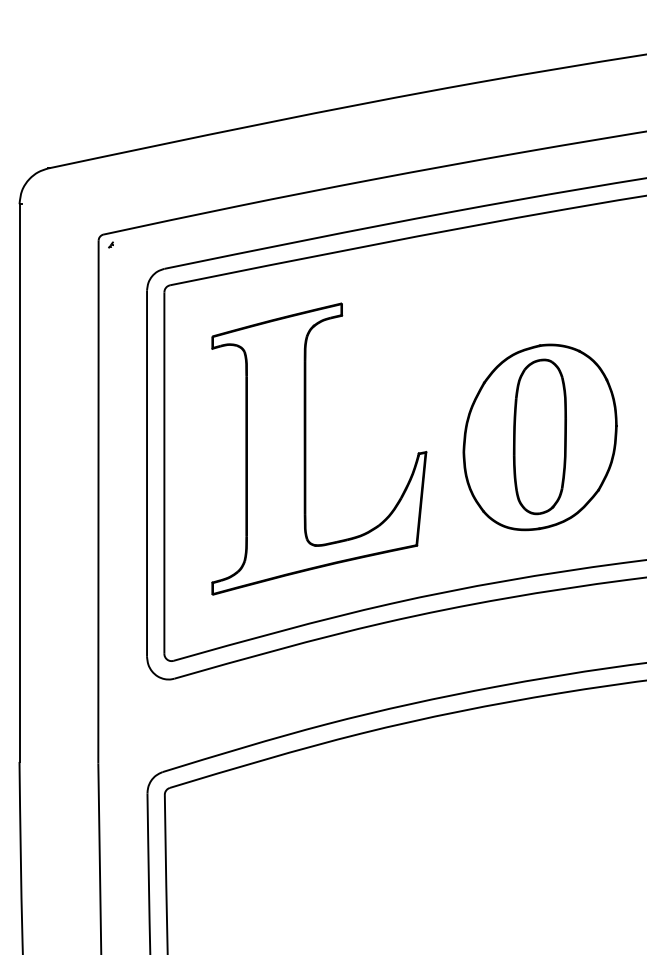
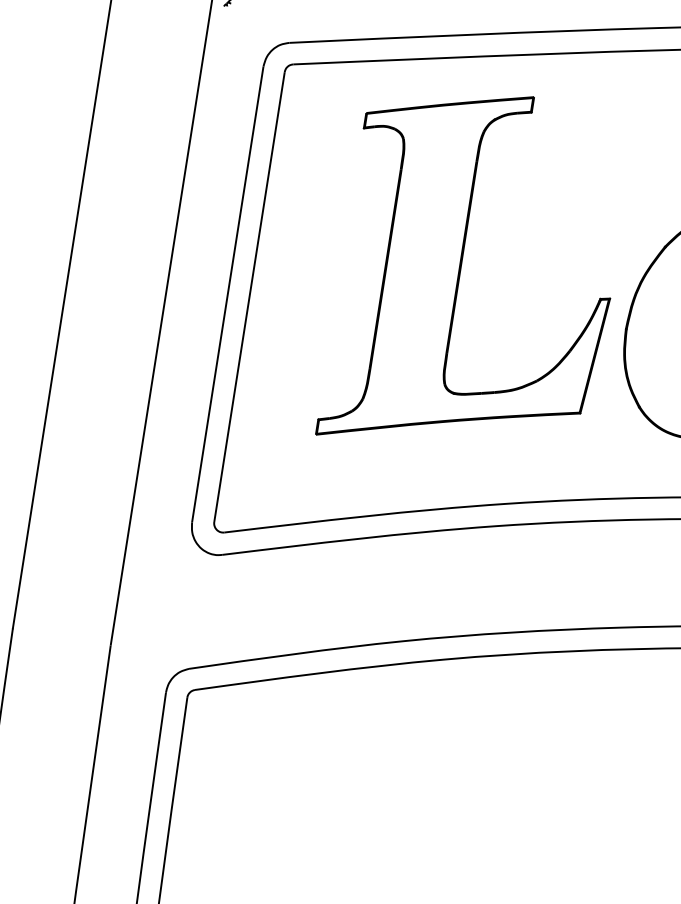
part: (306, 448) -> (461, 270), moved

